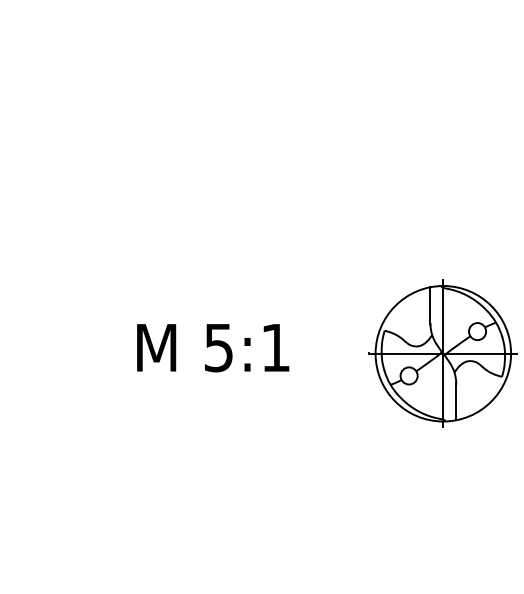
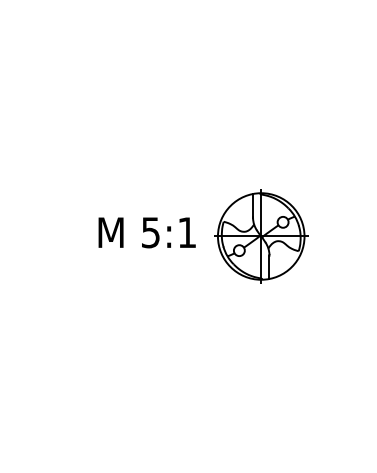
text: (212, 347) -> (146, 232), moved

